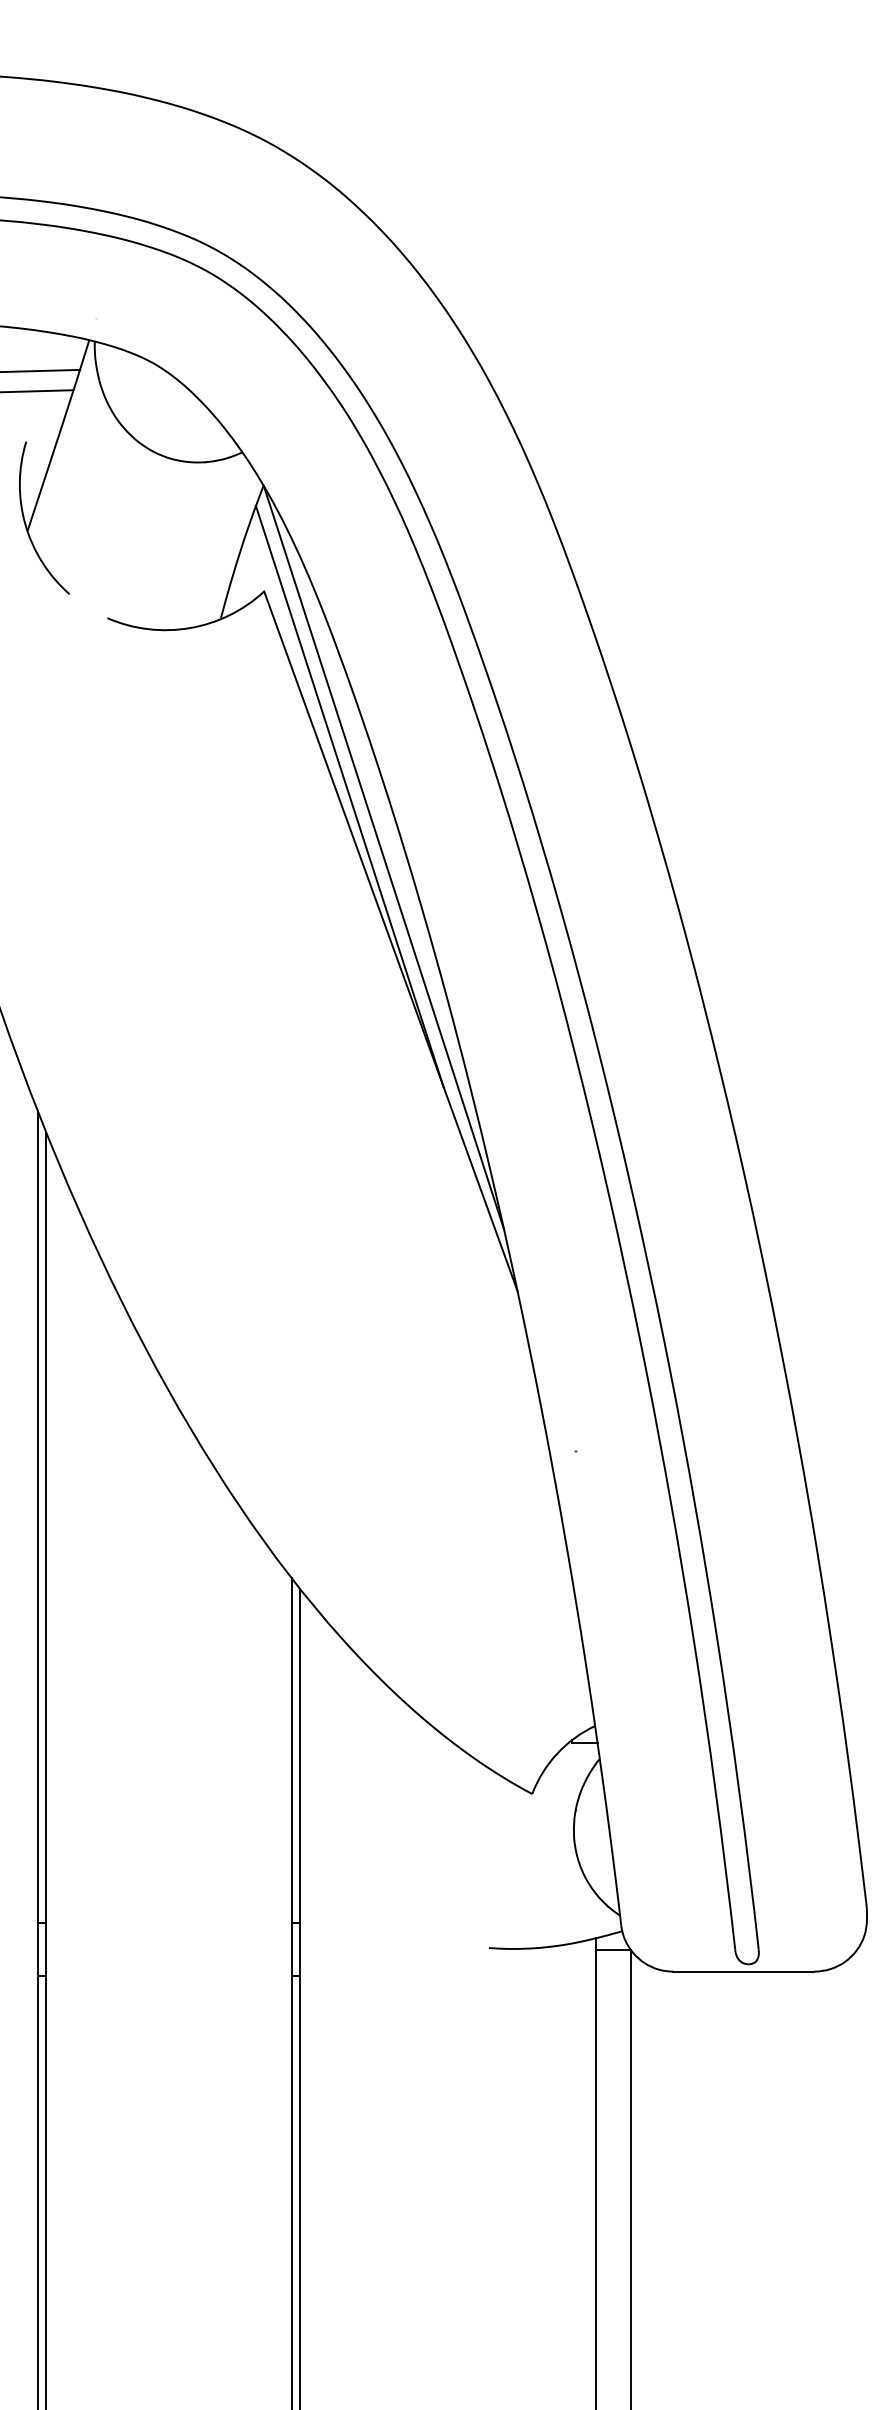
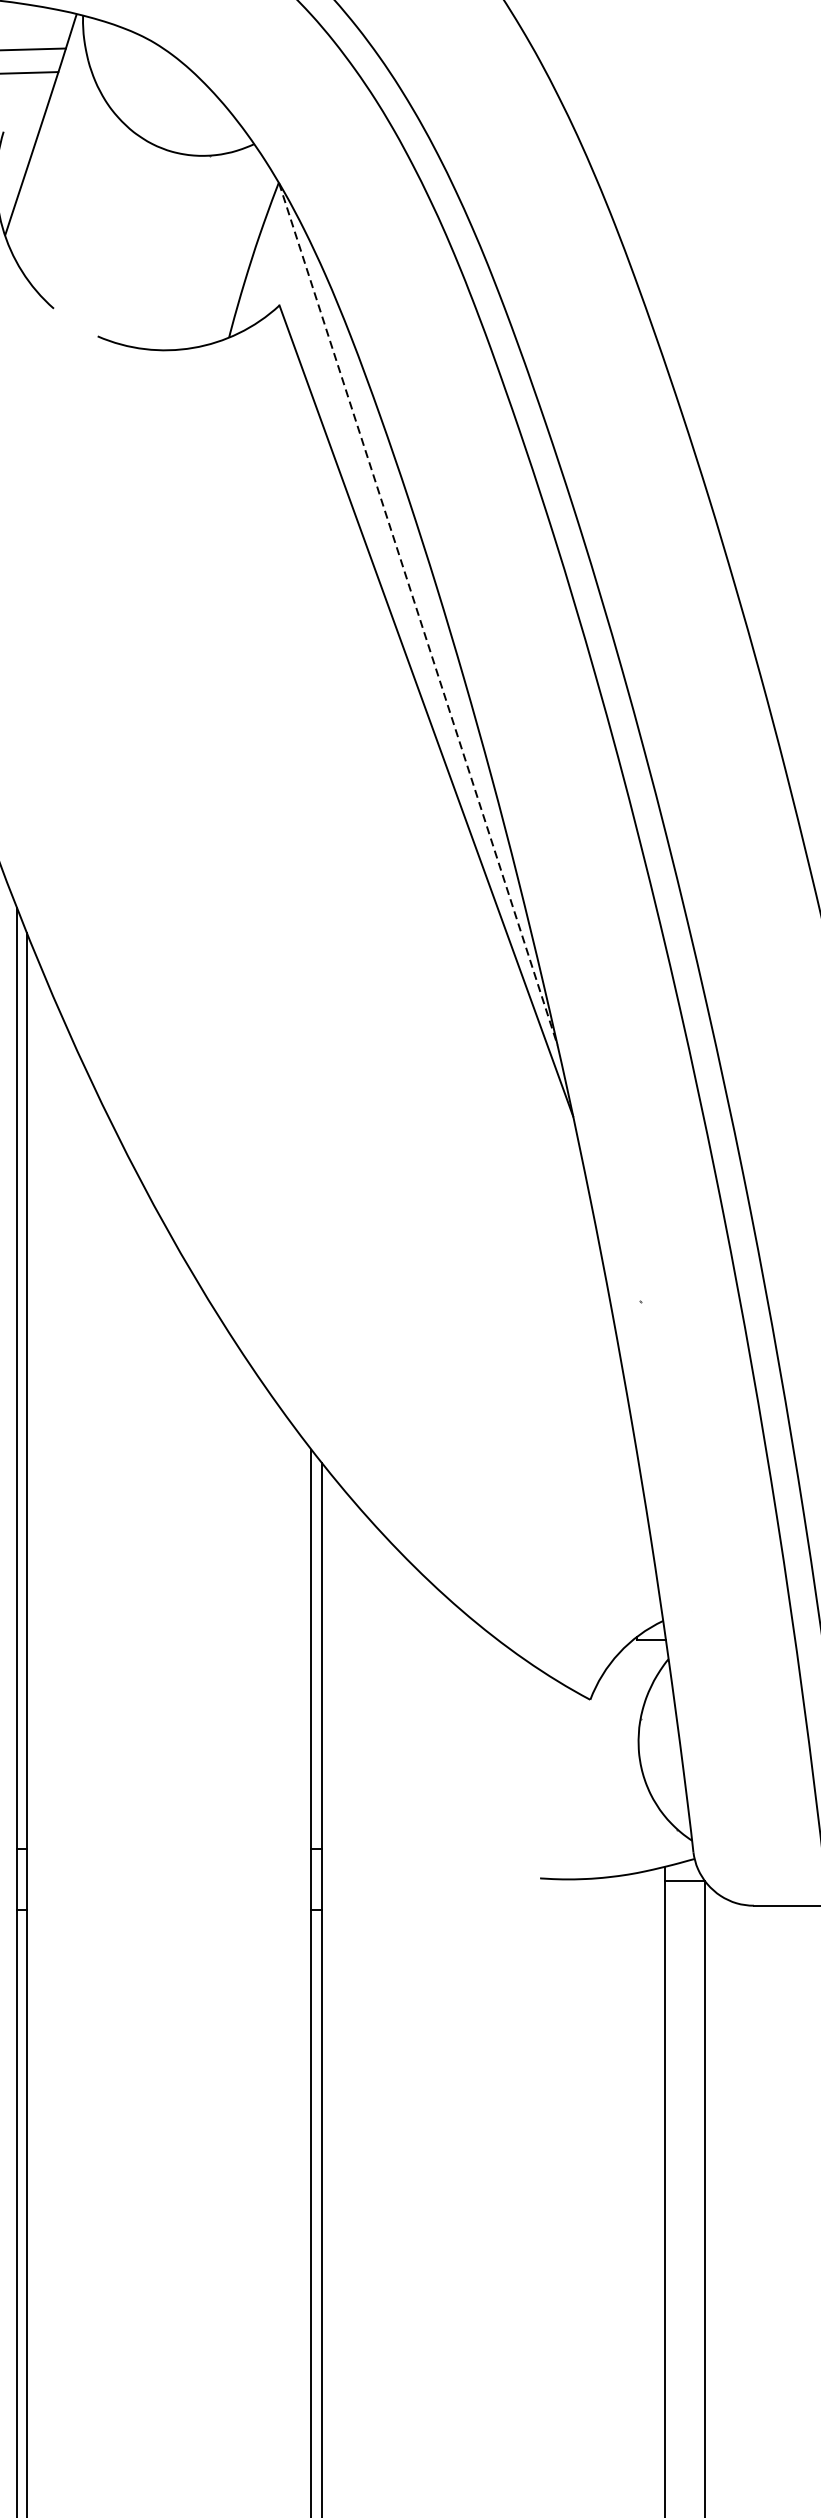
line: (349, 796) -> (378, 543), removed
line: (383, 857) -> (417, 613), solid -> dashed

